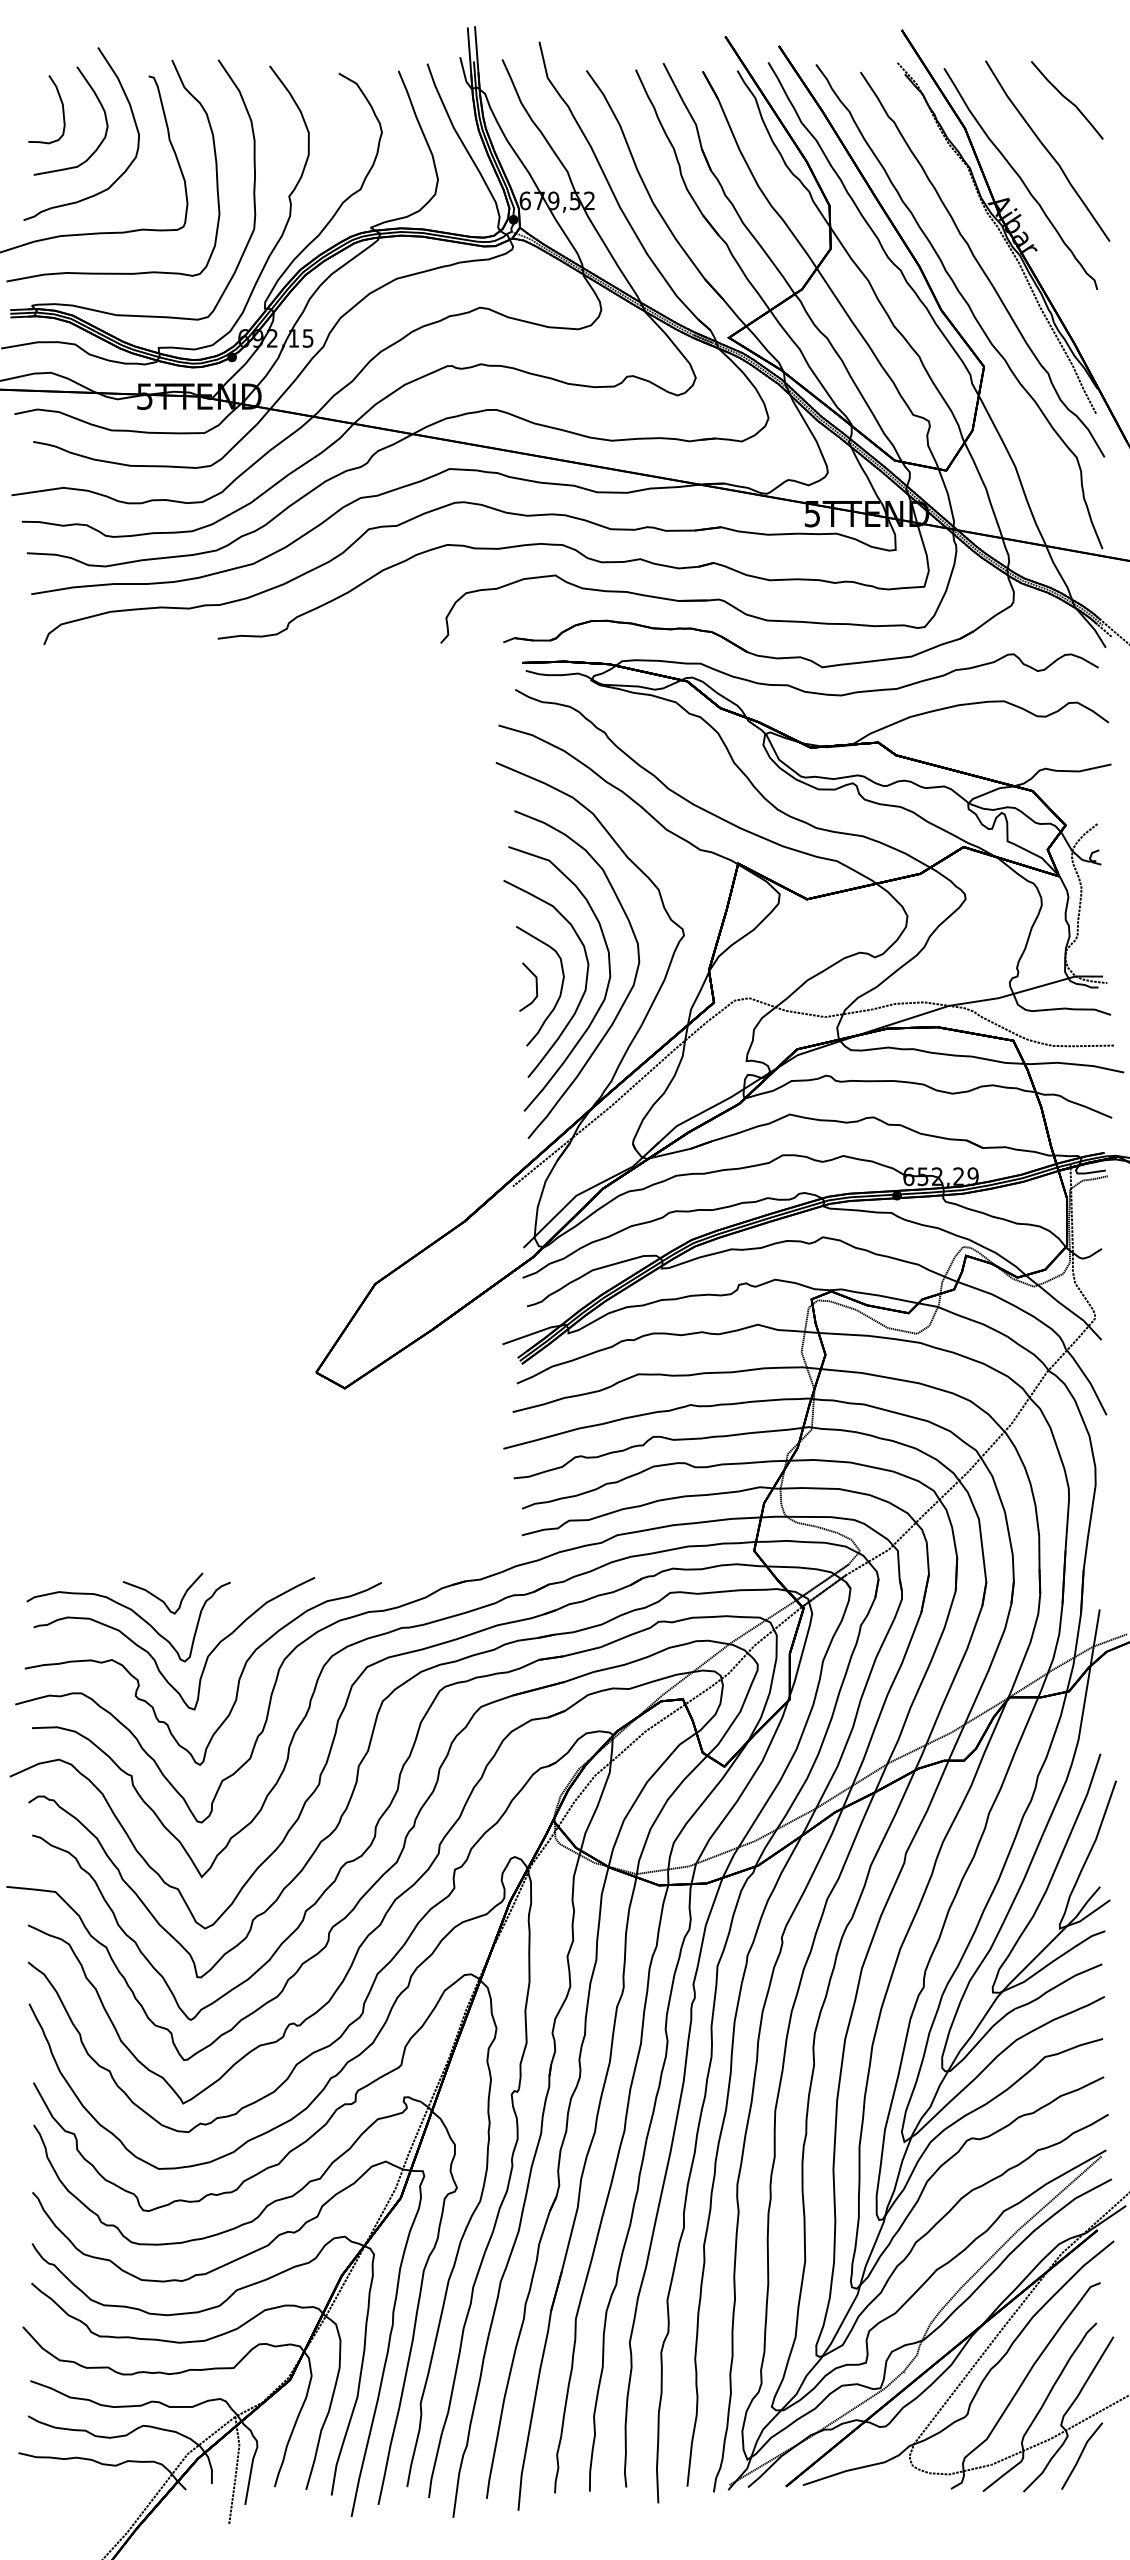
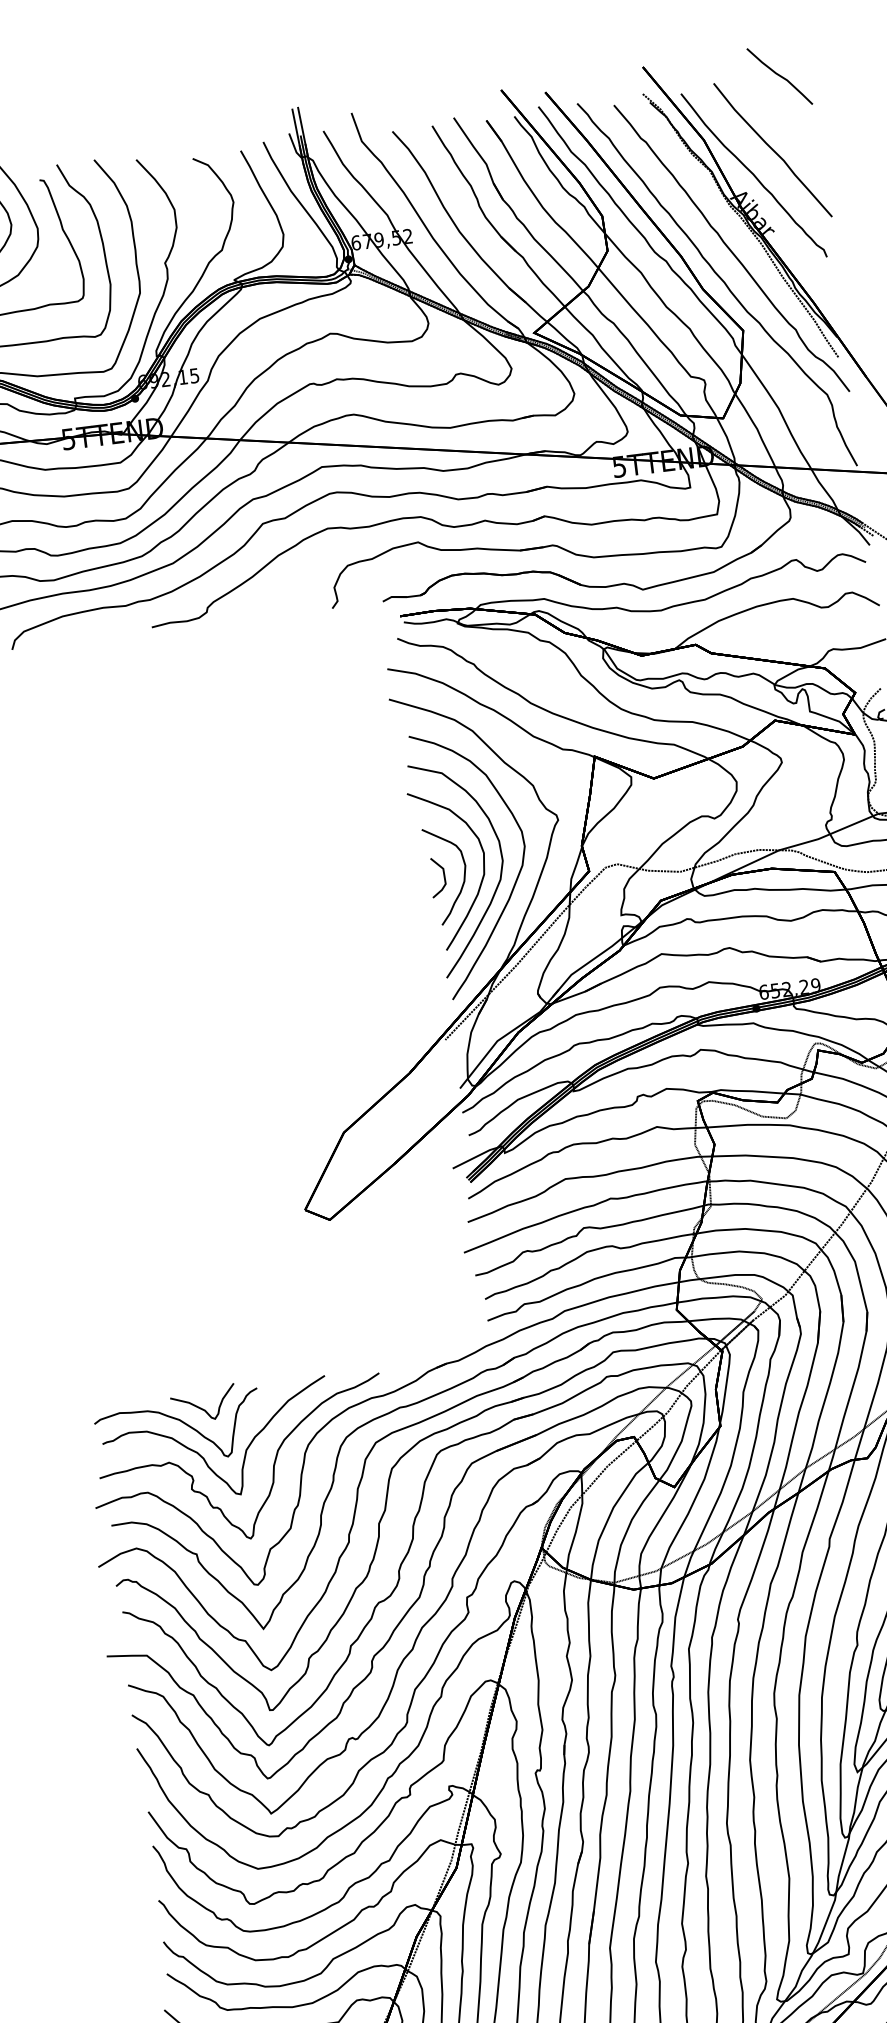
part: (1067, 100) -> (780, 76), moved

